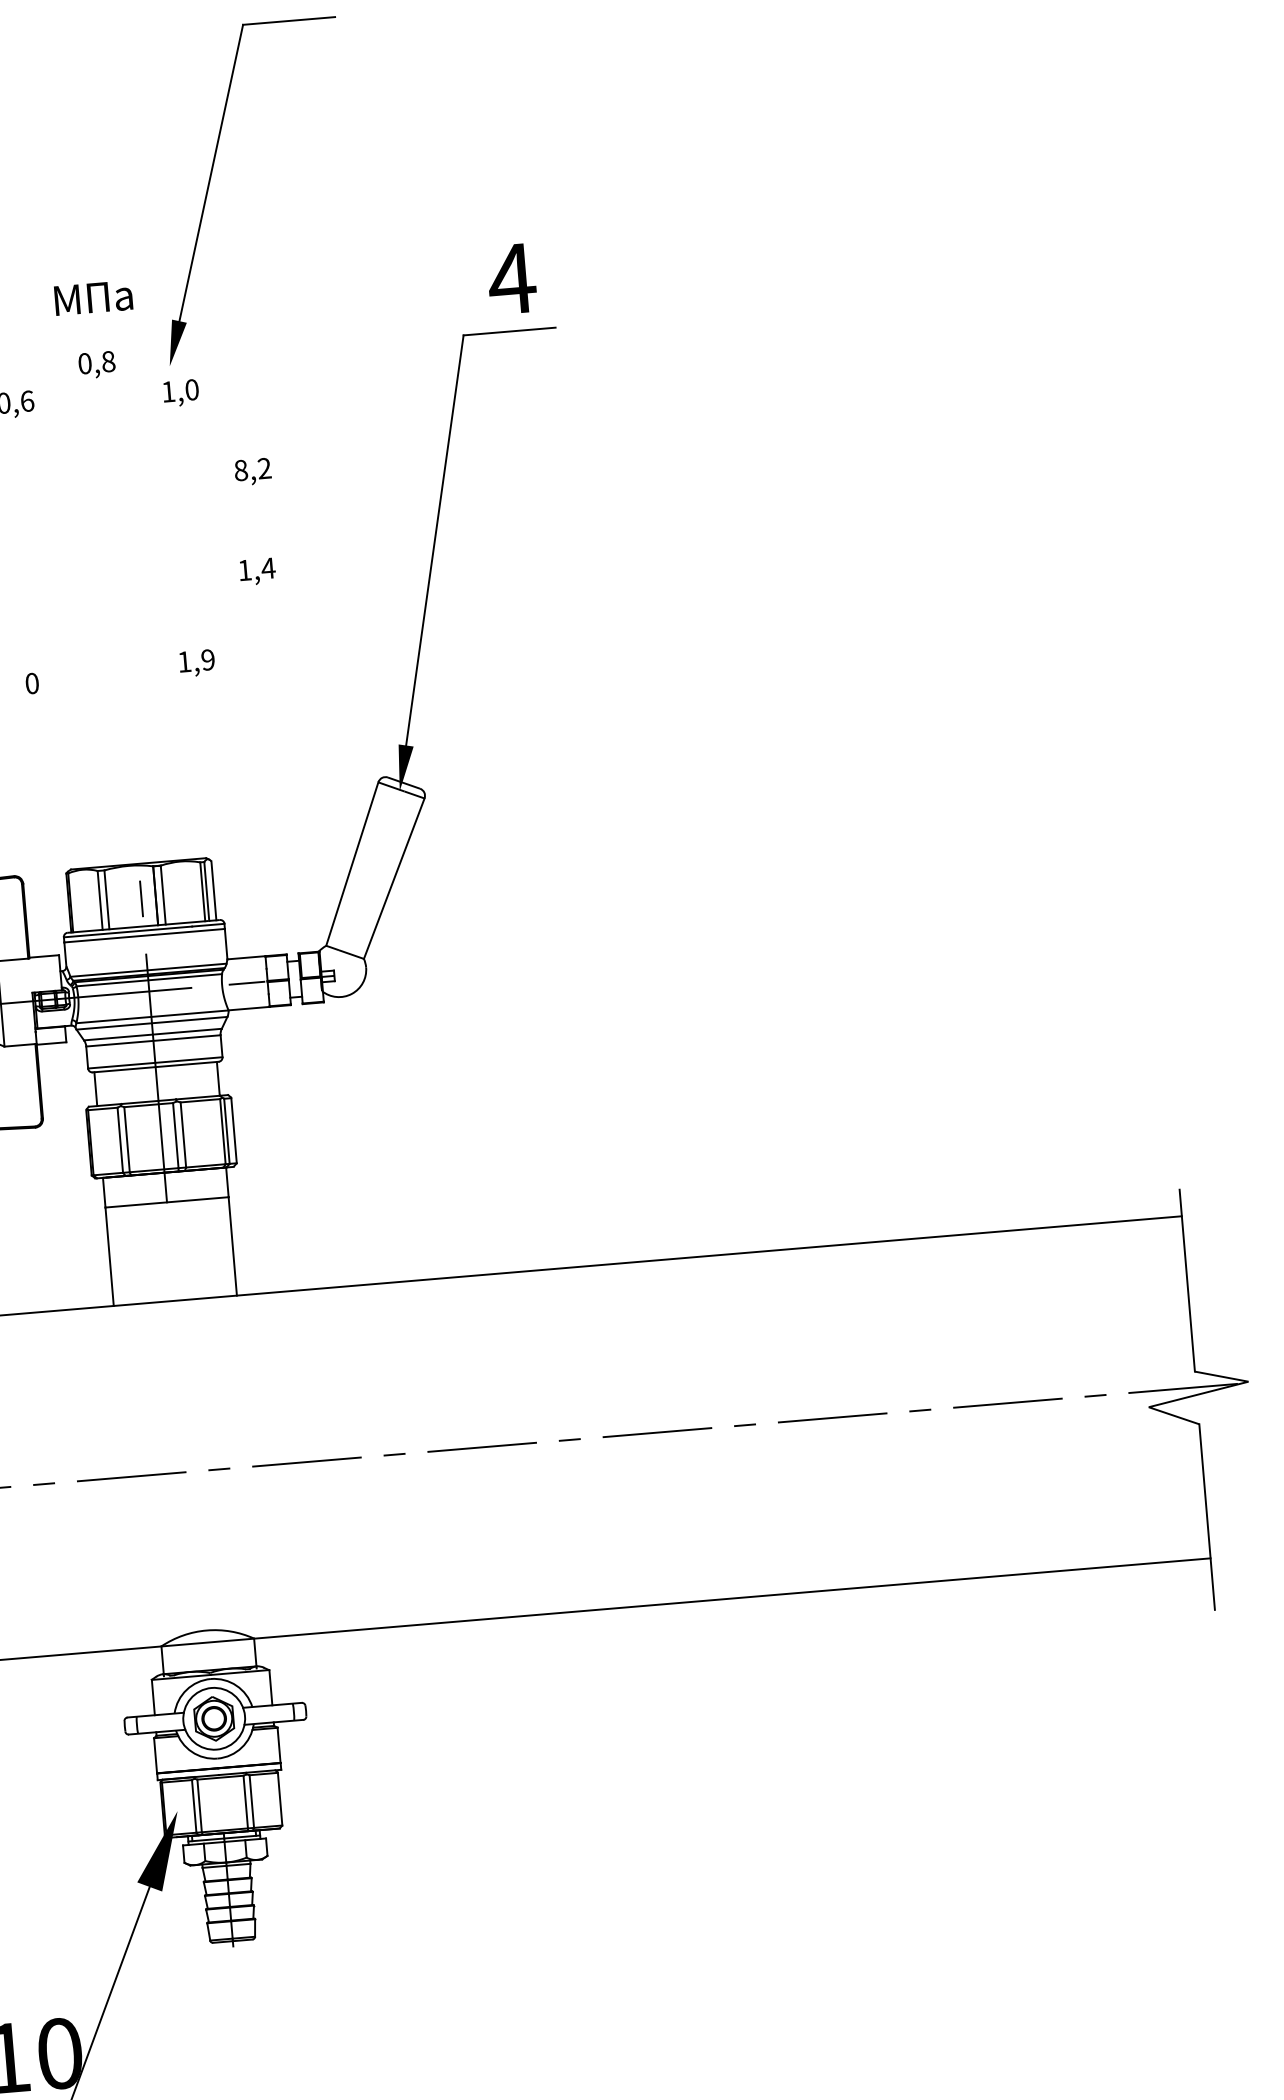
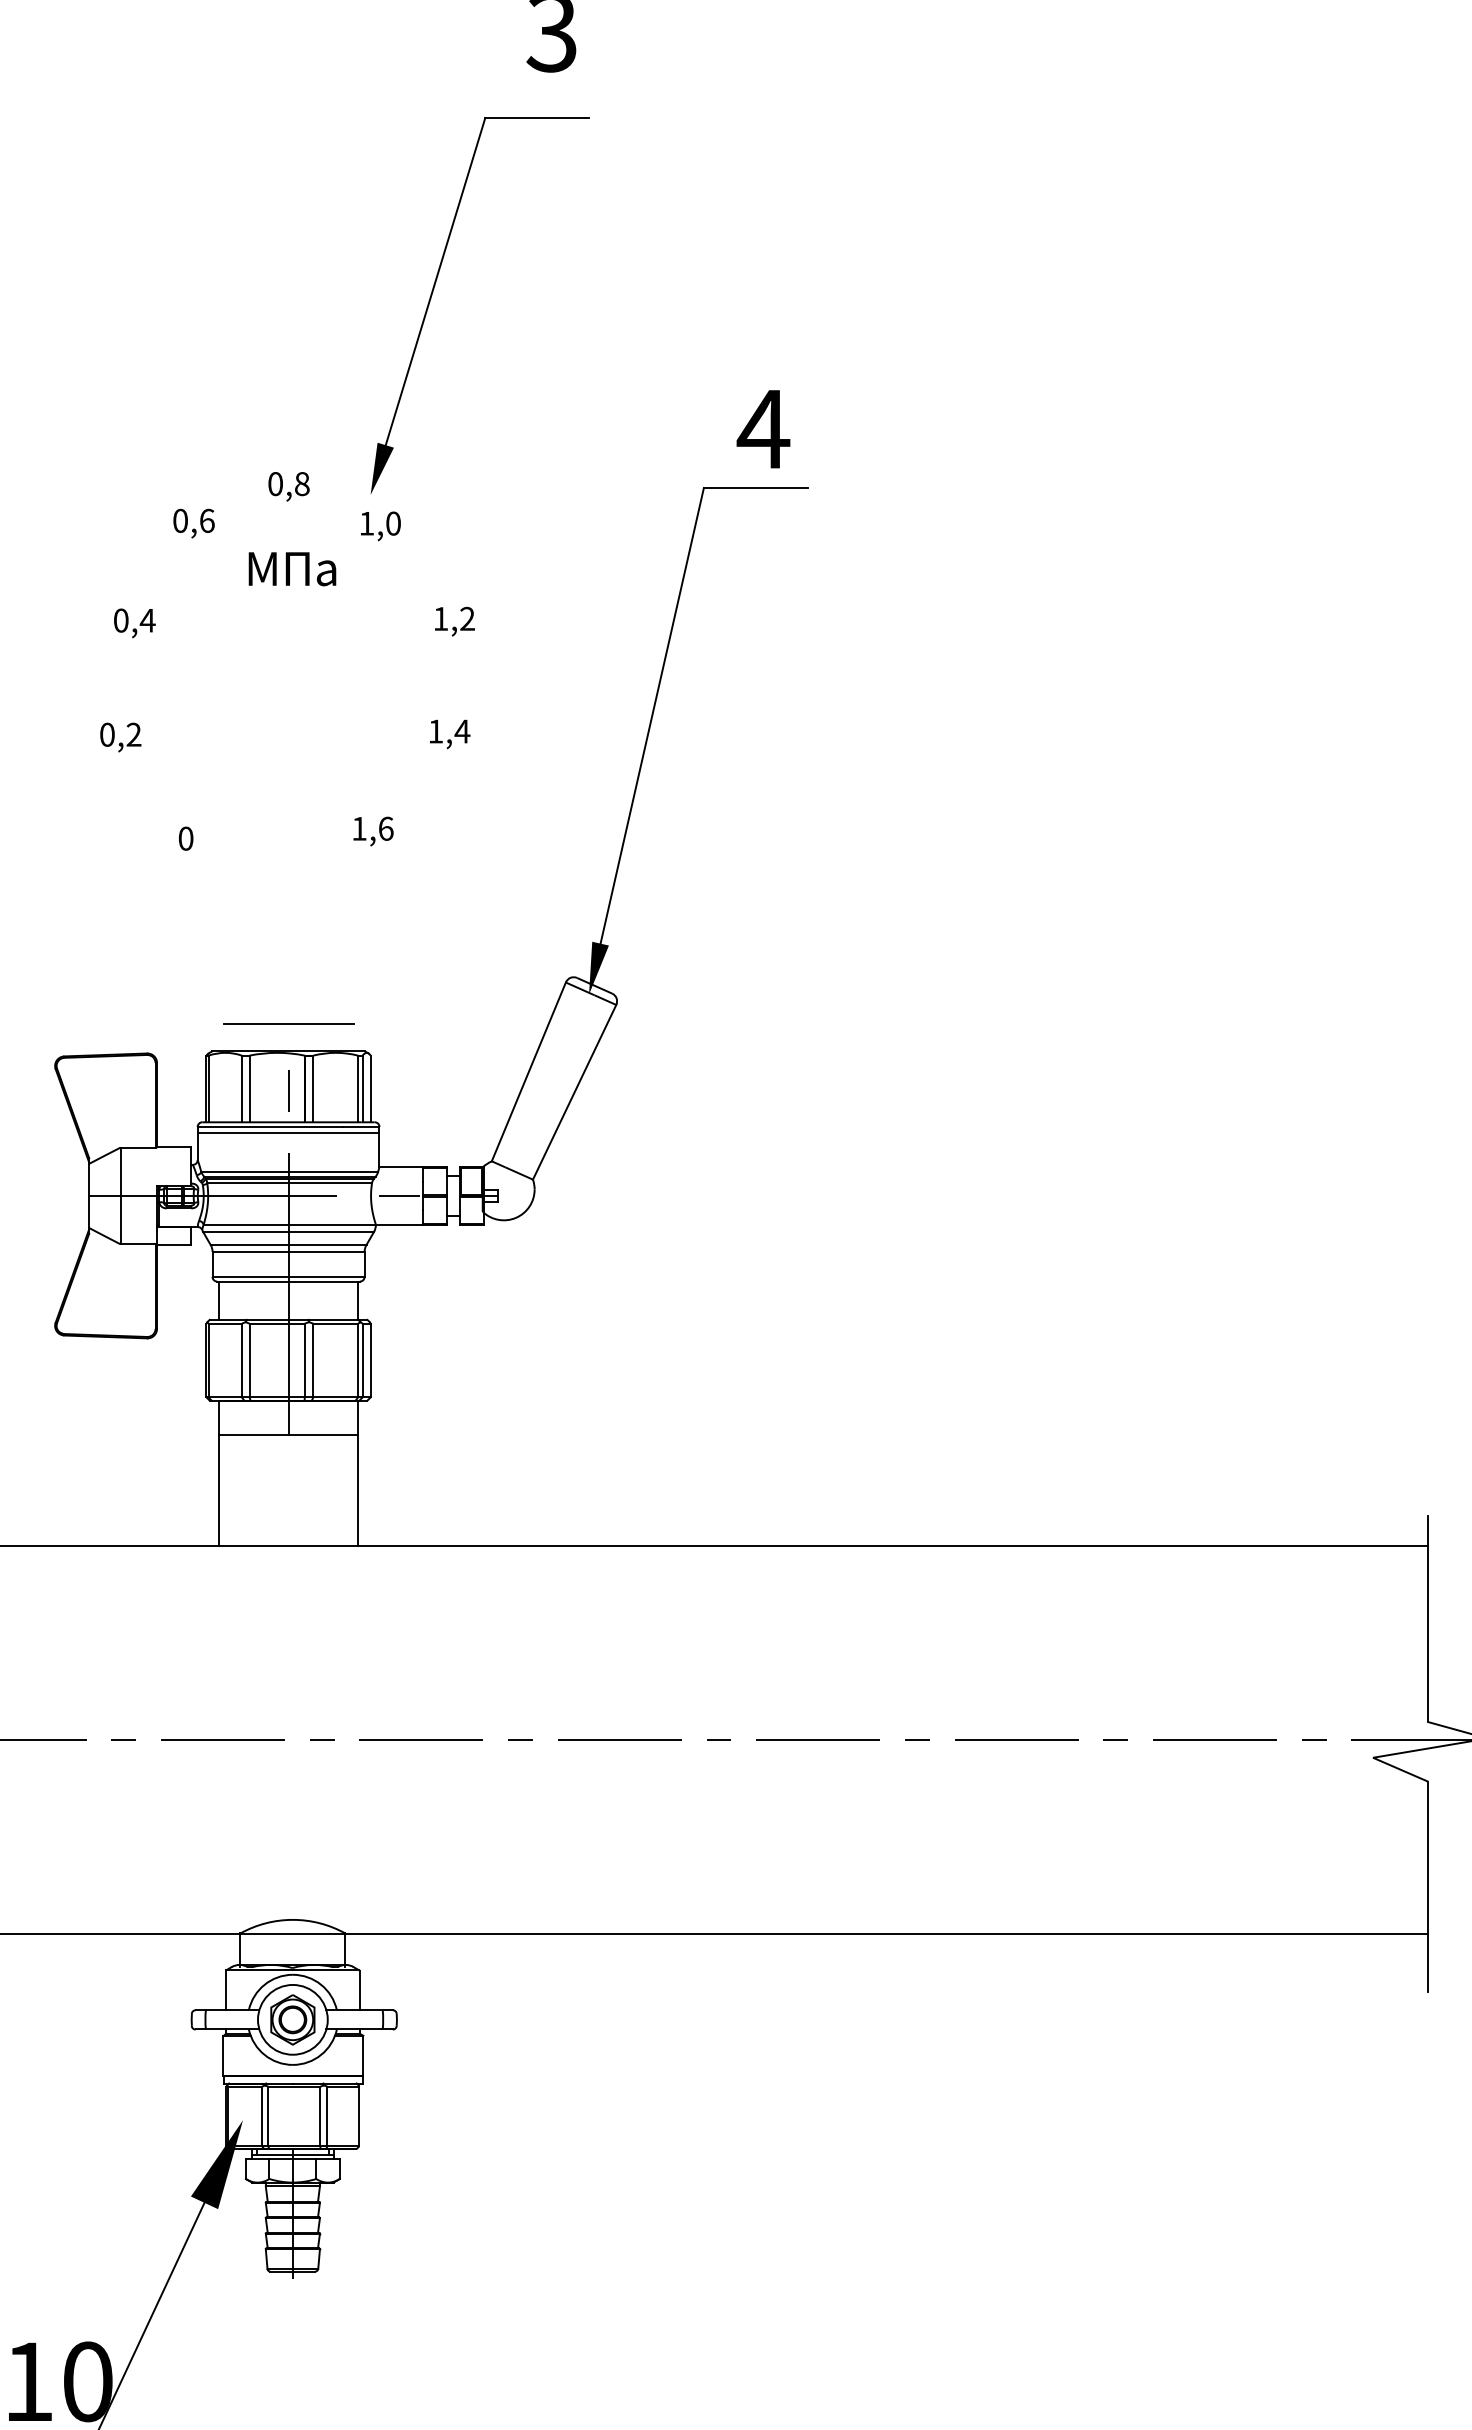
text: (93, 298) -> (292, 569), moved
text: (240, 470) -> (440, 618), 8,2 -> 1,2
text: (207, 659) -> (385, 828), 1,9 -> 1,6
line: (136, 839) -> (288, 1023), added

